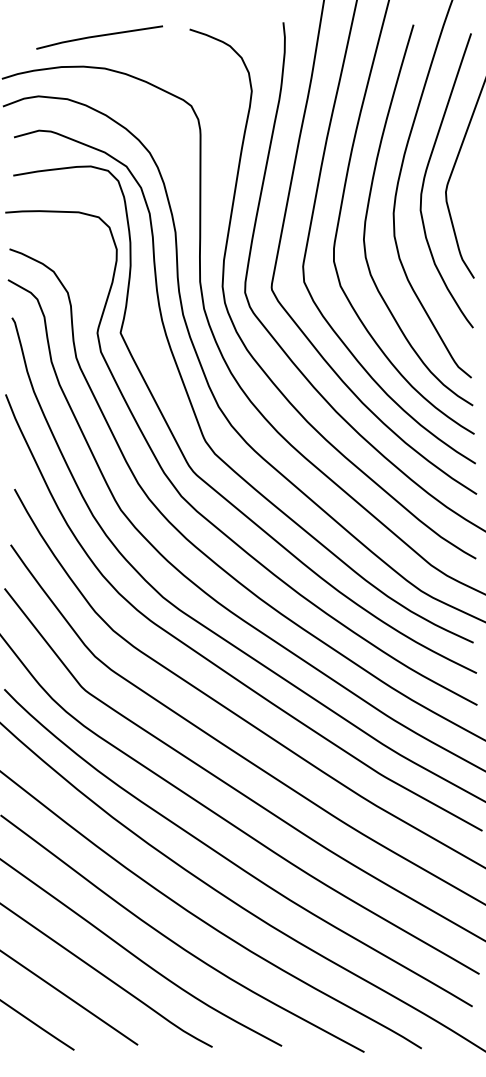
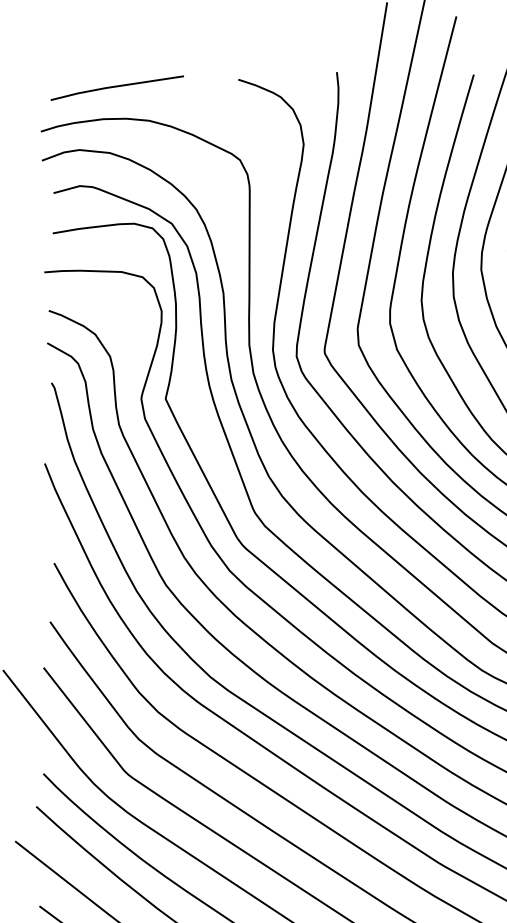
line: (99, 36) -> (117, 87), moved

